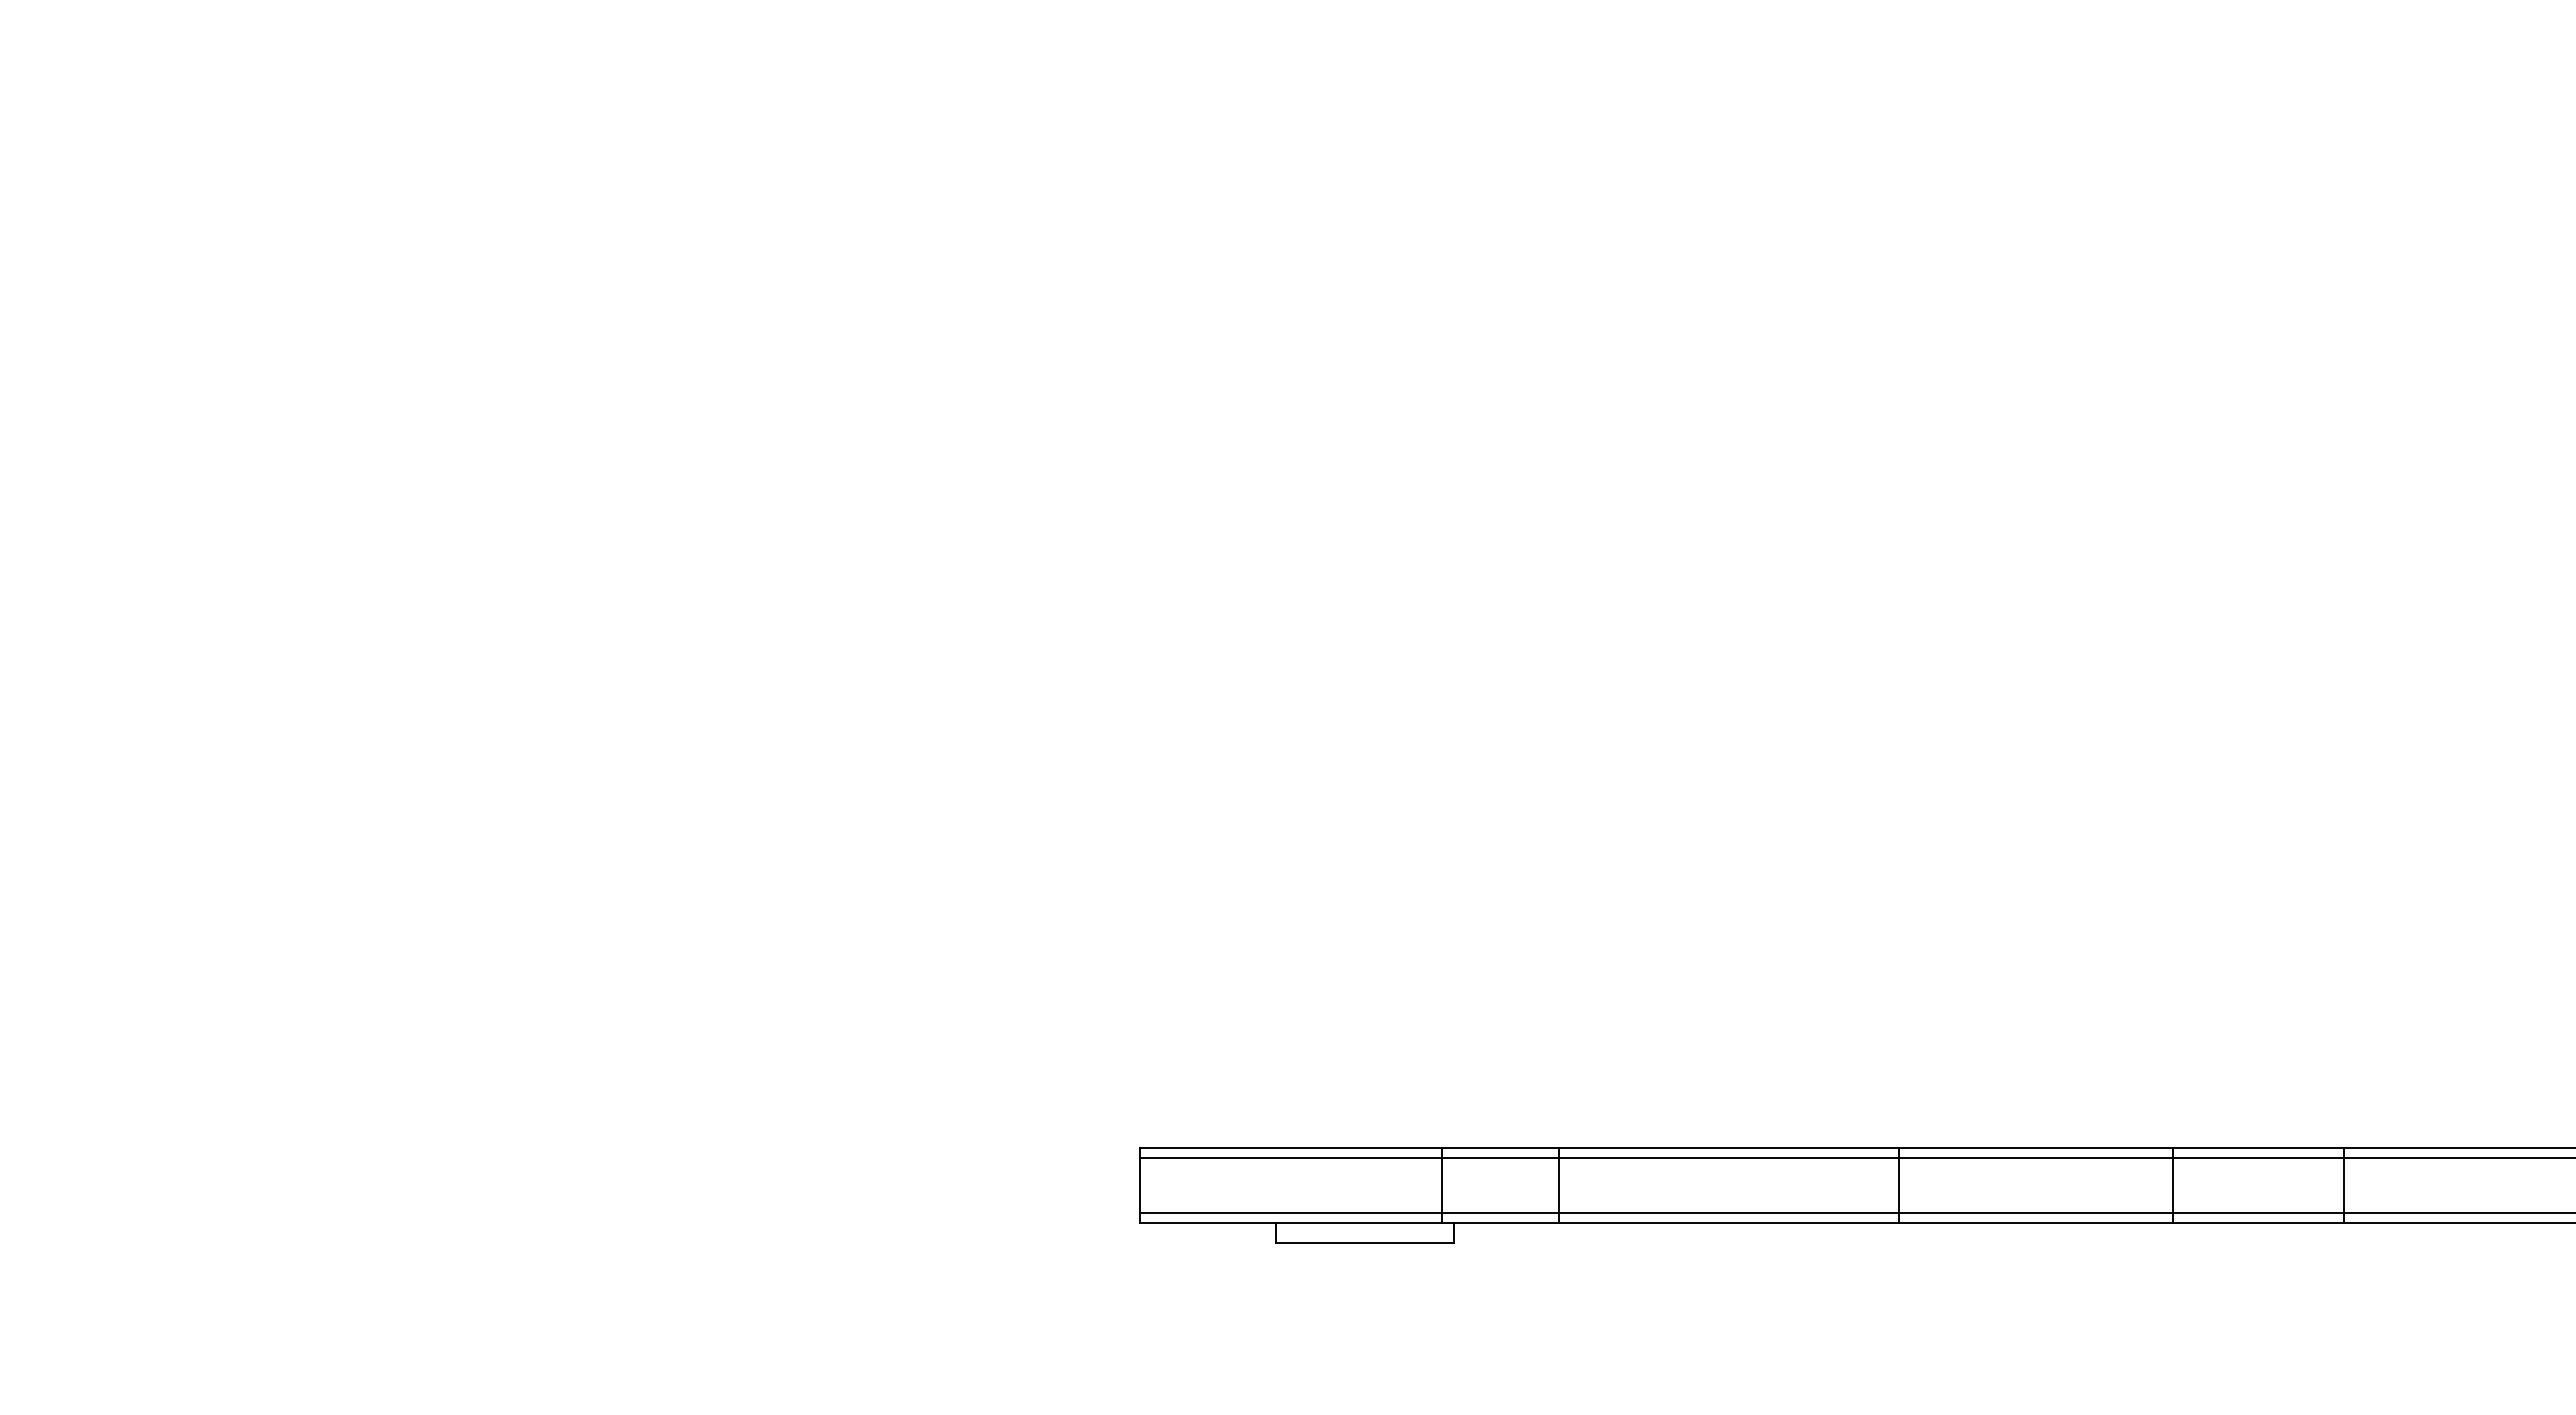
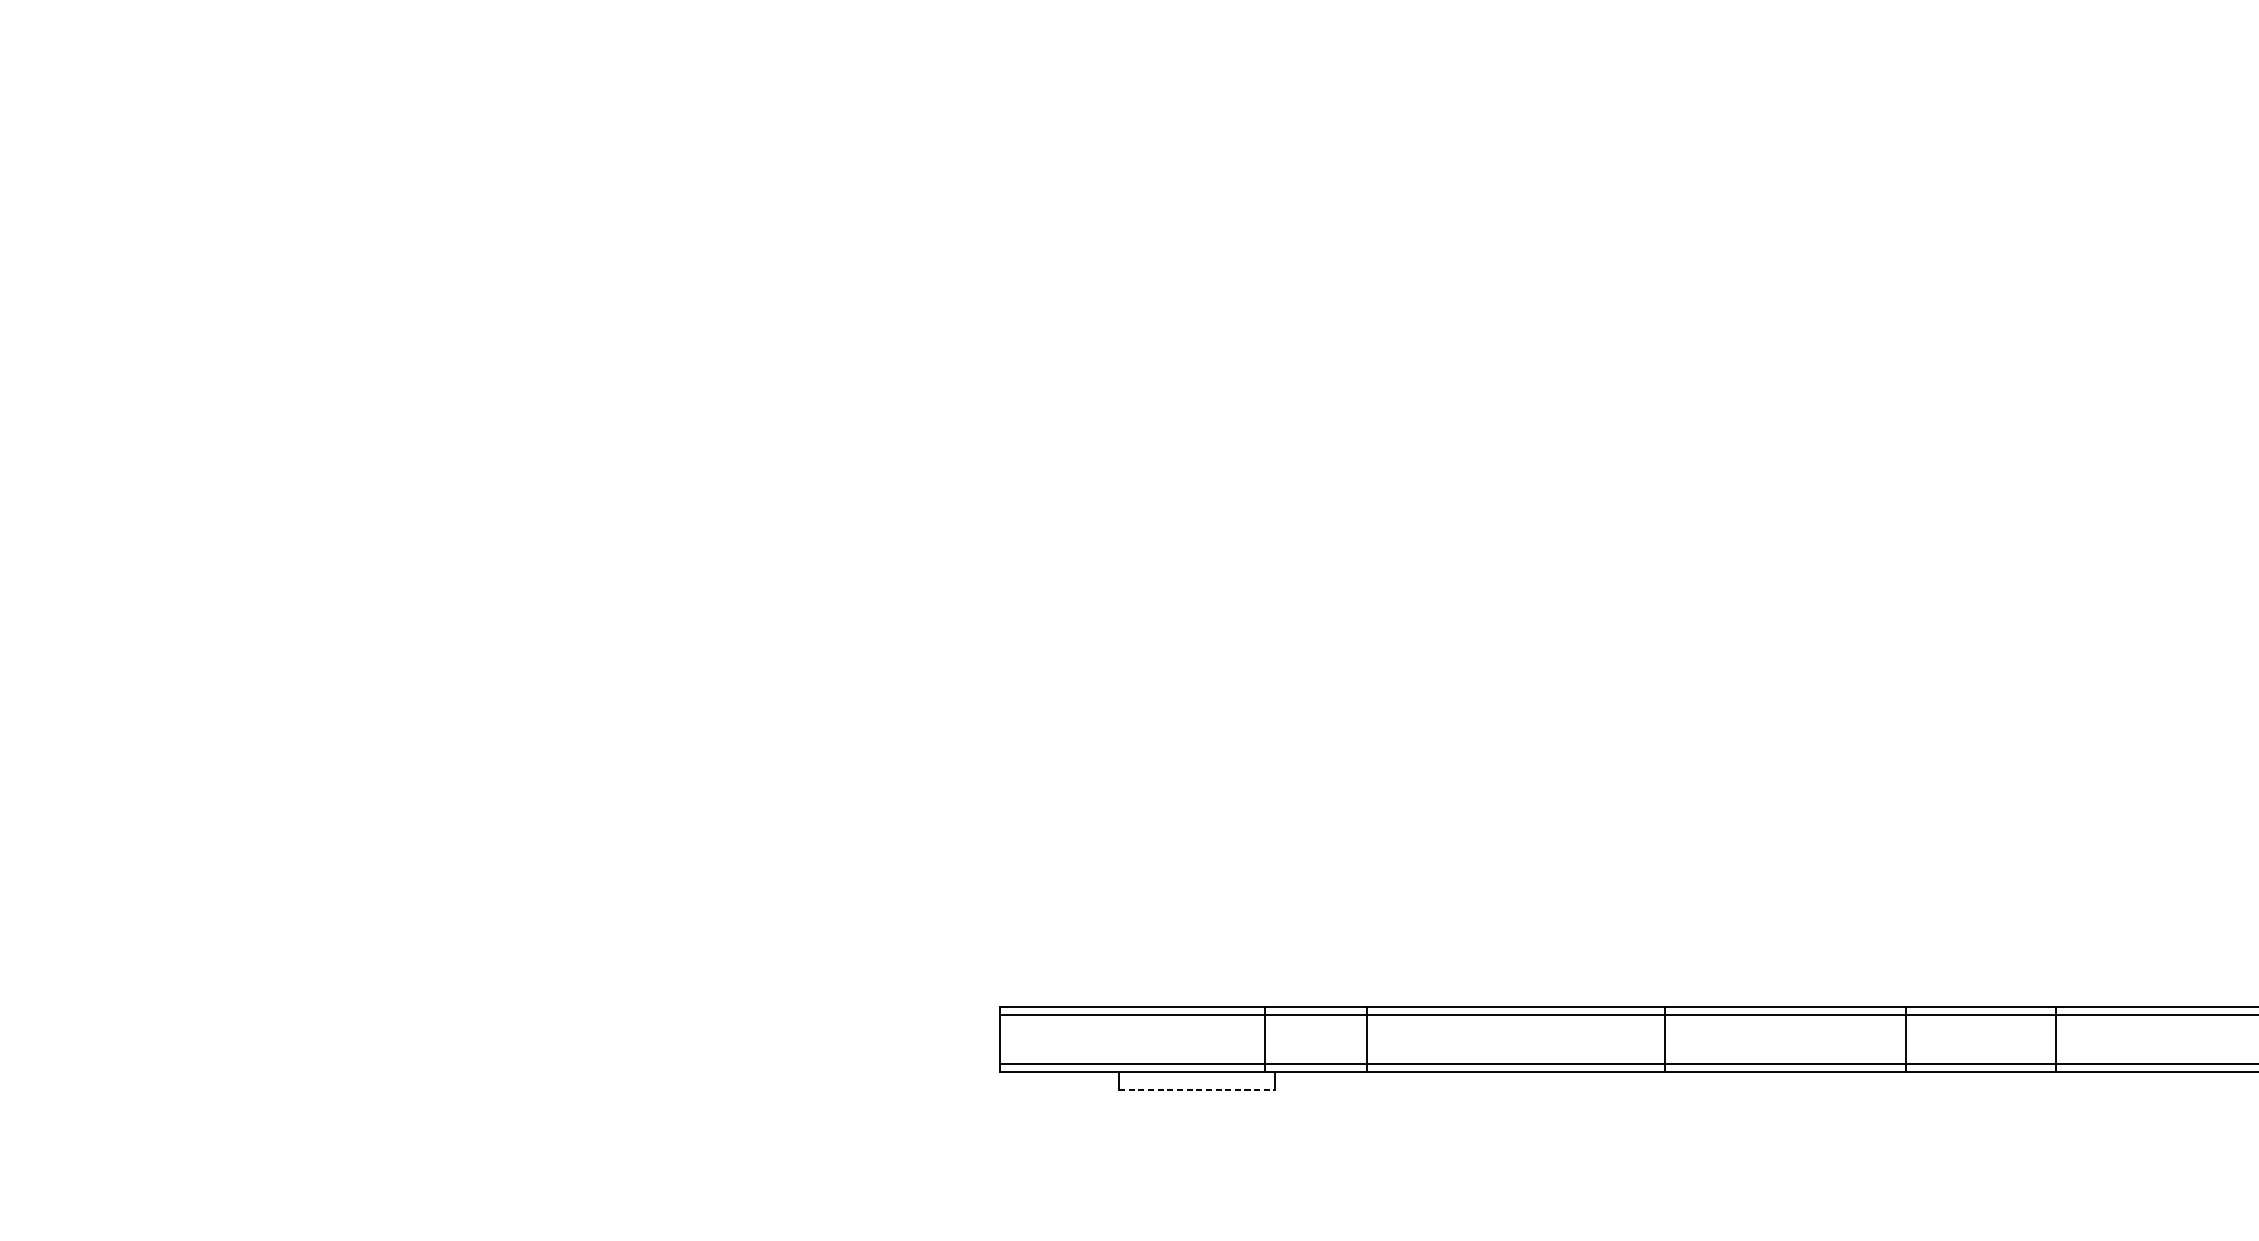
line: (1364, 1242) -> (1196, 1089), solid -> dashed

